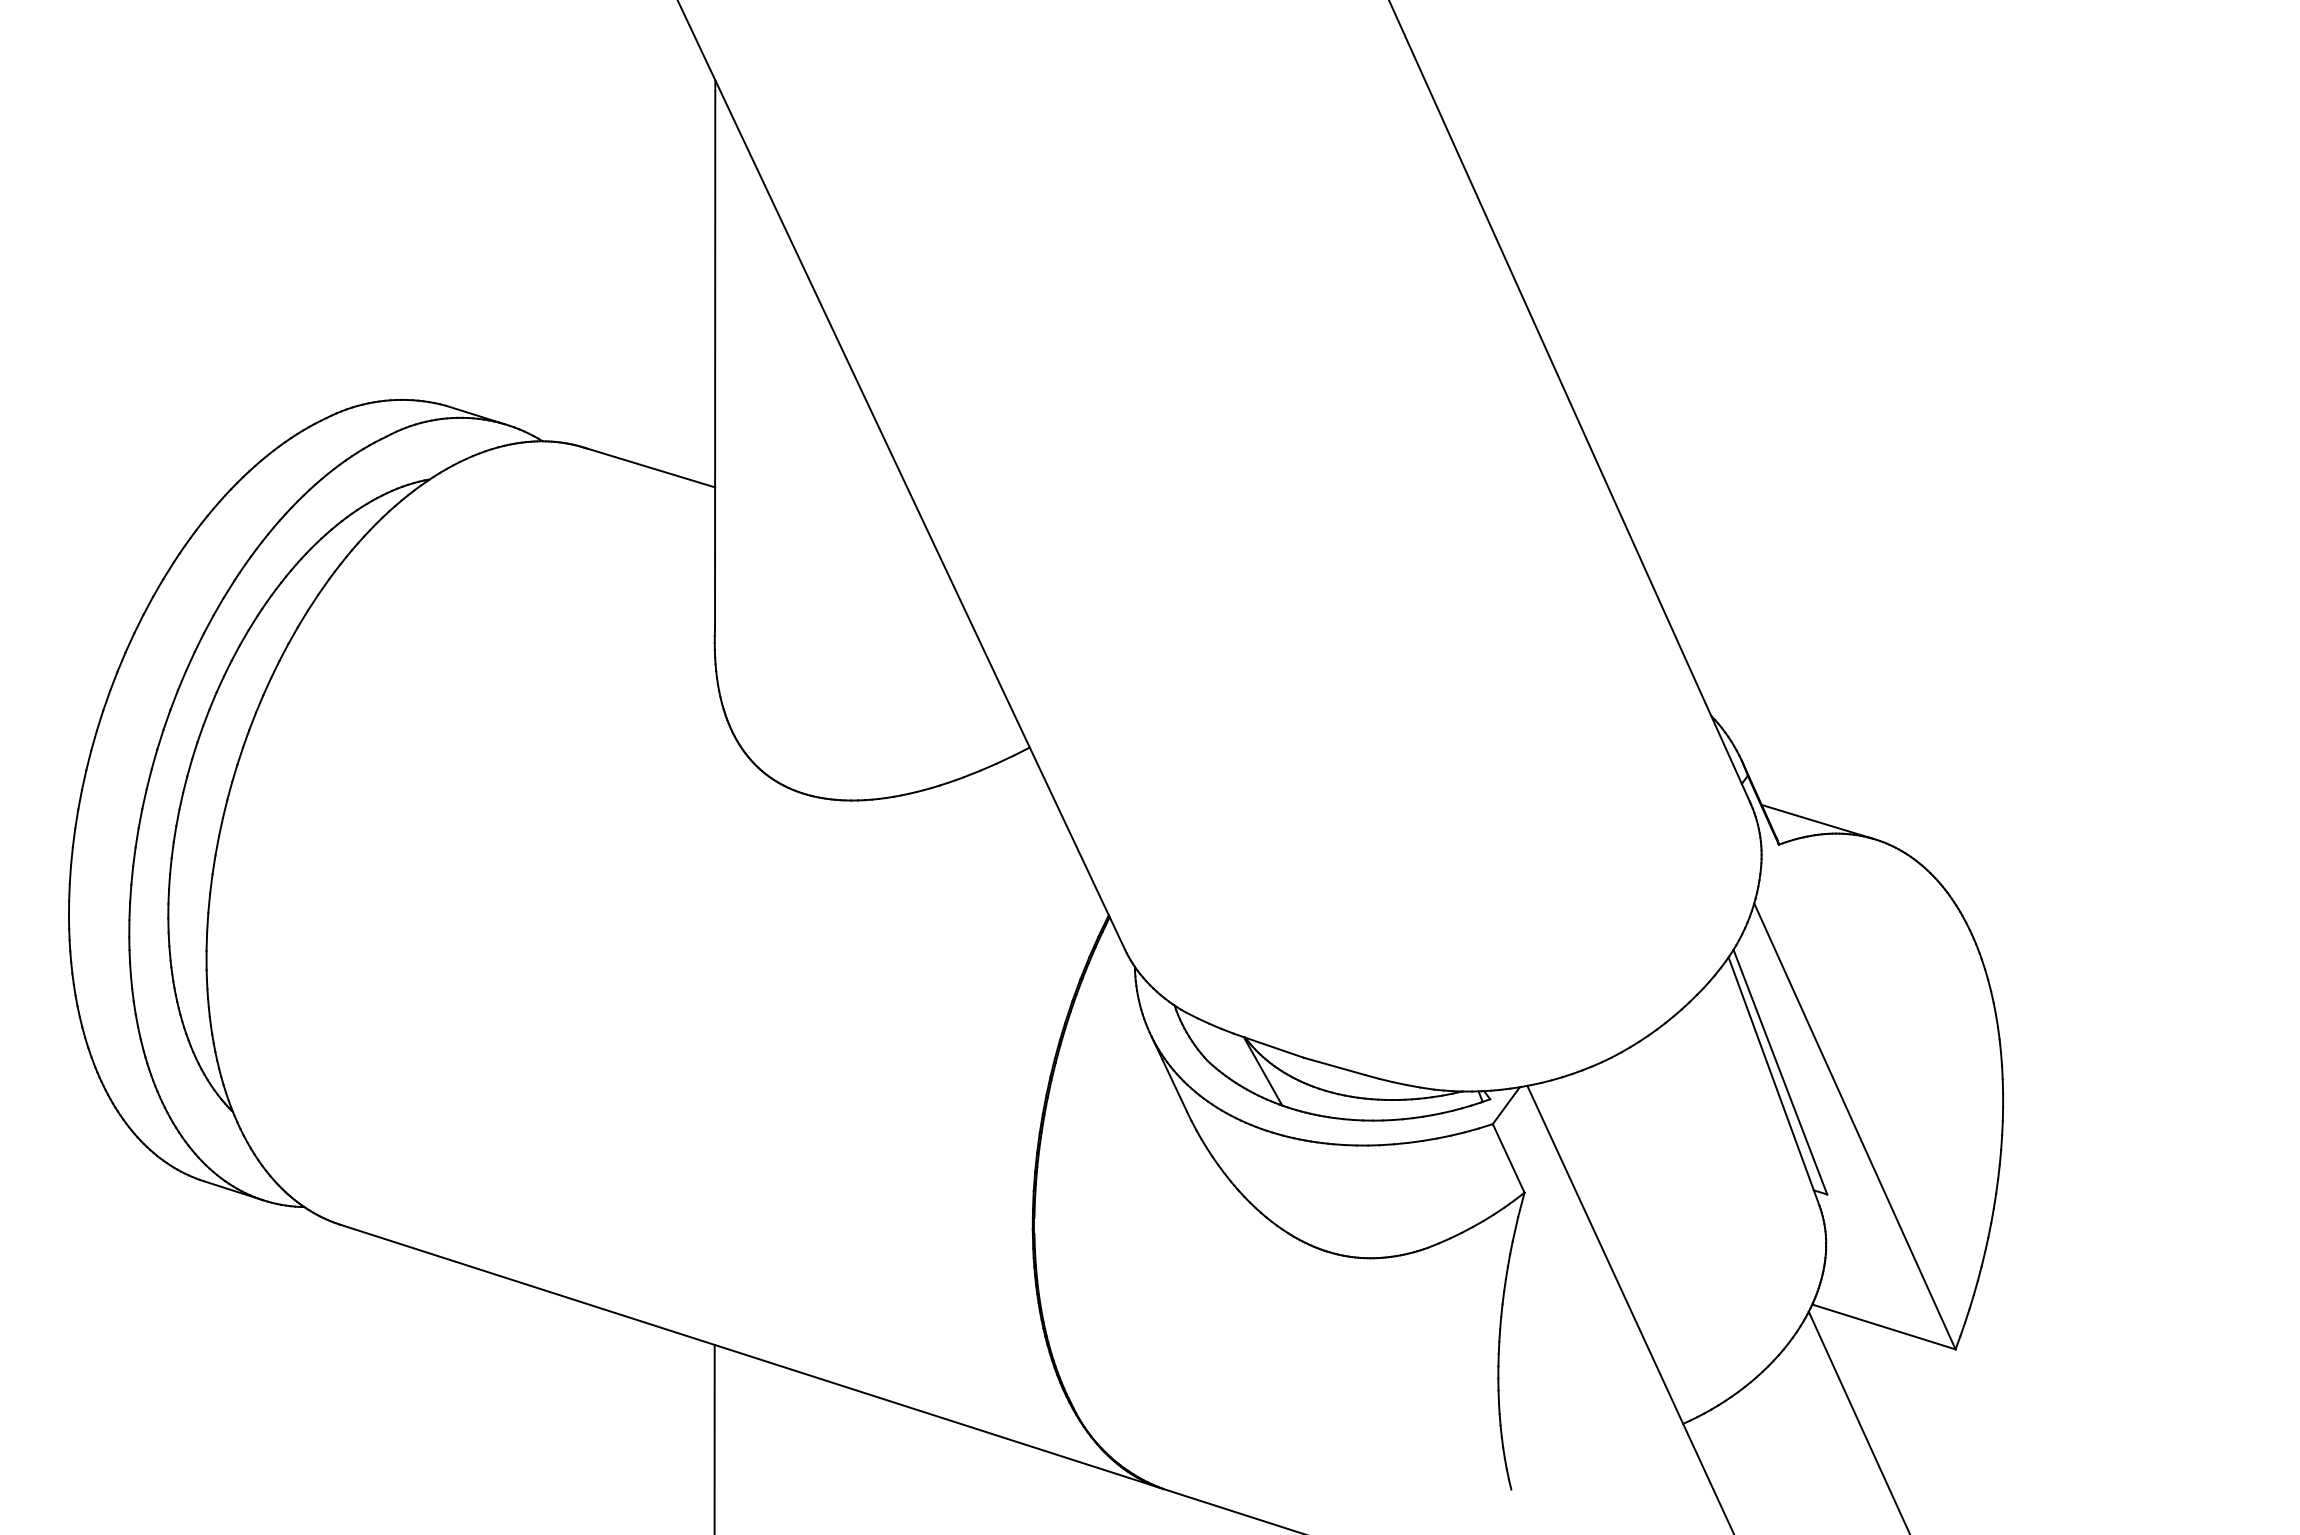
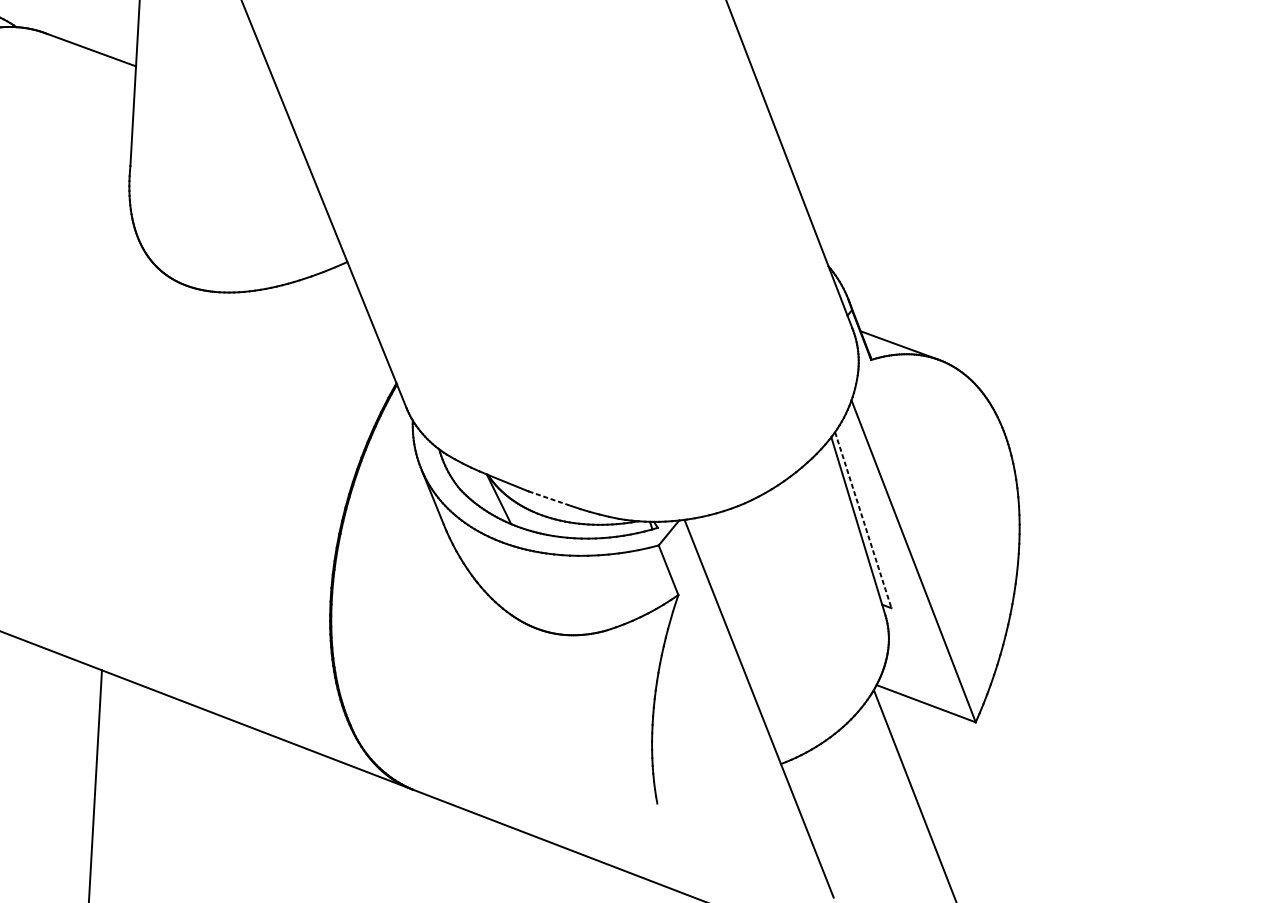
line: (1334, 1066) -> (549, 498), solid -> dashed
line: (1780, 1072) -> (863, 520), solid -> dashed

